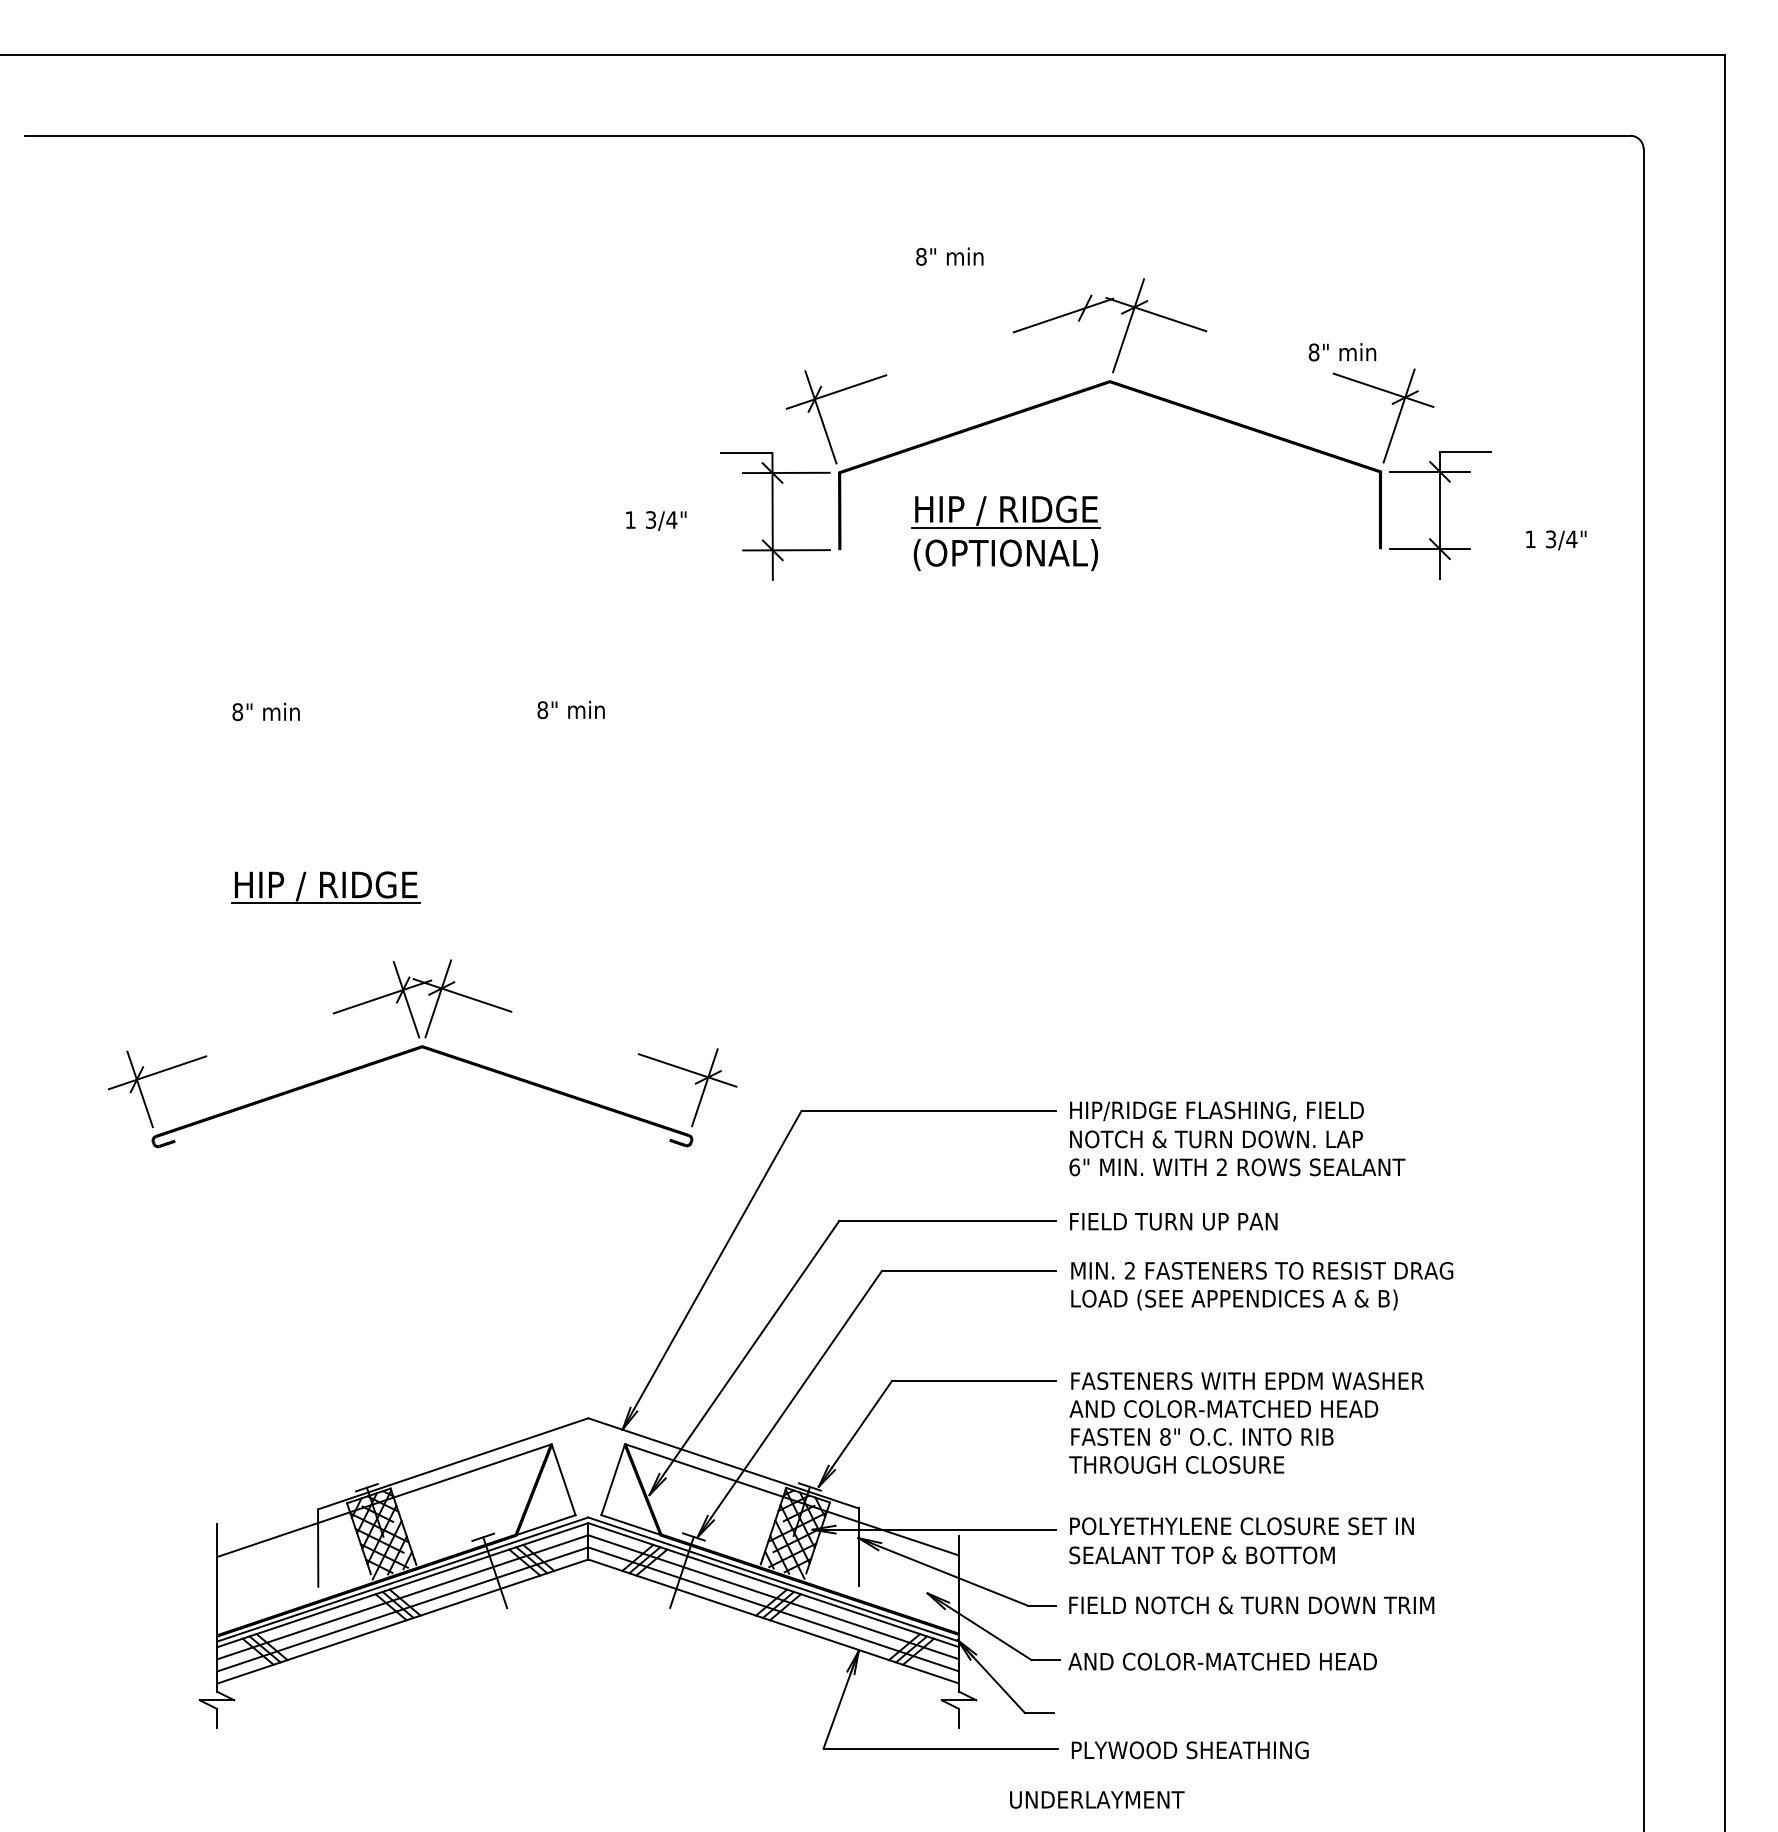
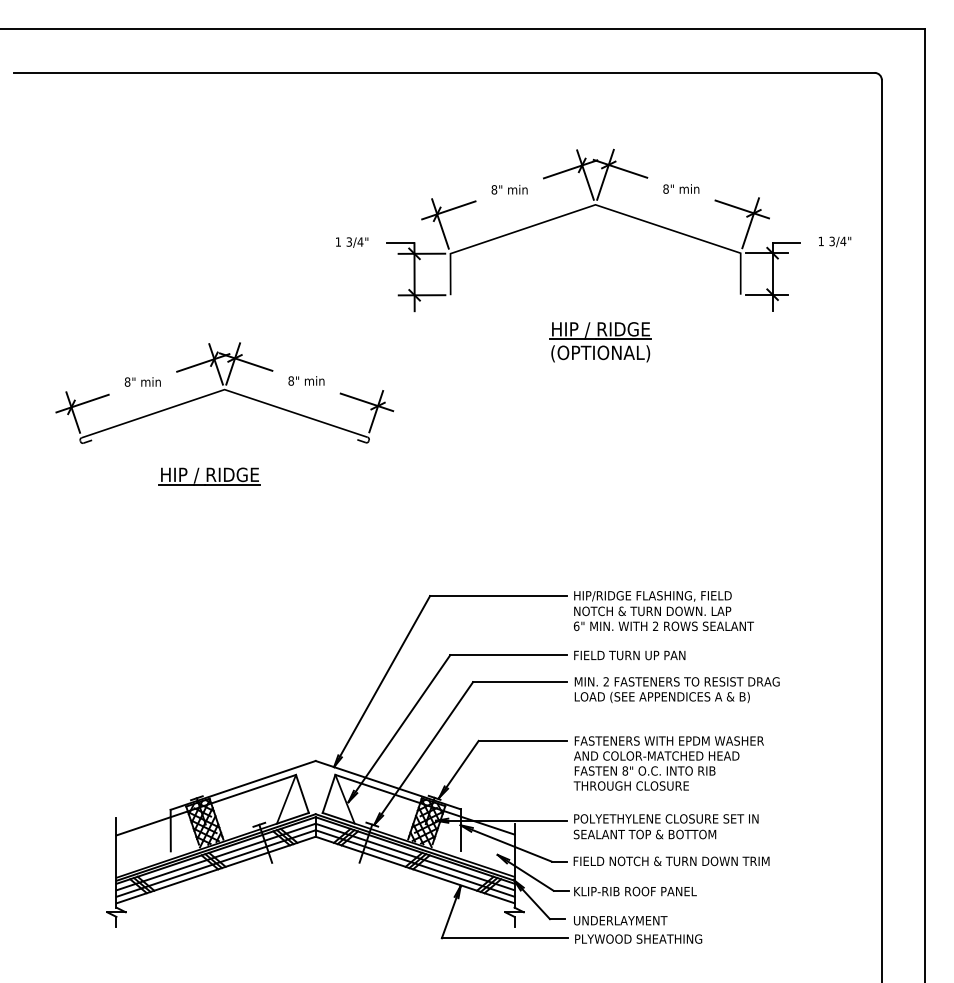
text: (949, 256) -> (509, 189), moved
line: (1091, 325) -> (585, 174), added
text: (1342, 351) -> (681, 188), moved
text: (656, 520) -> (352, 242), moved
part: (1005, 533) -> (600, 342), moved
text: (1557, 539) -> (835, 241), moved
part: (325, 888) -> (209, 476), moved
part: (422, 1052) -> (224, 392), moved
text: (1221, 1661) -> (655, 891), AND COLOR-MATCHED HEAD -> KLIP-RIB ROOF PANEL
text: (1096, 1799) -> (620, 920), moved

